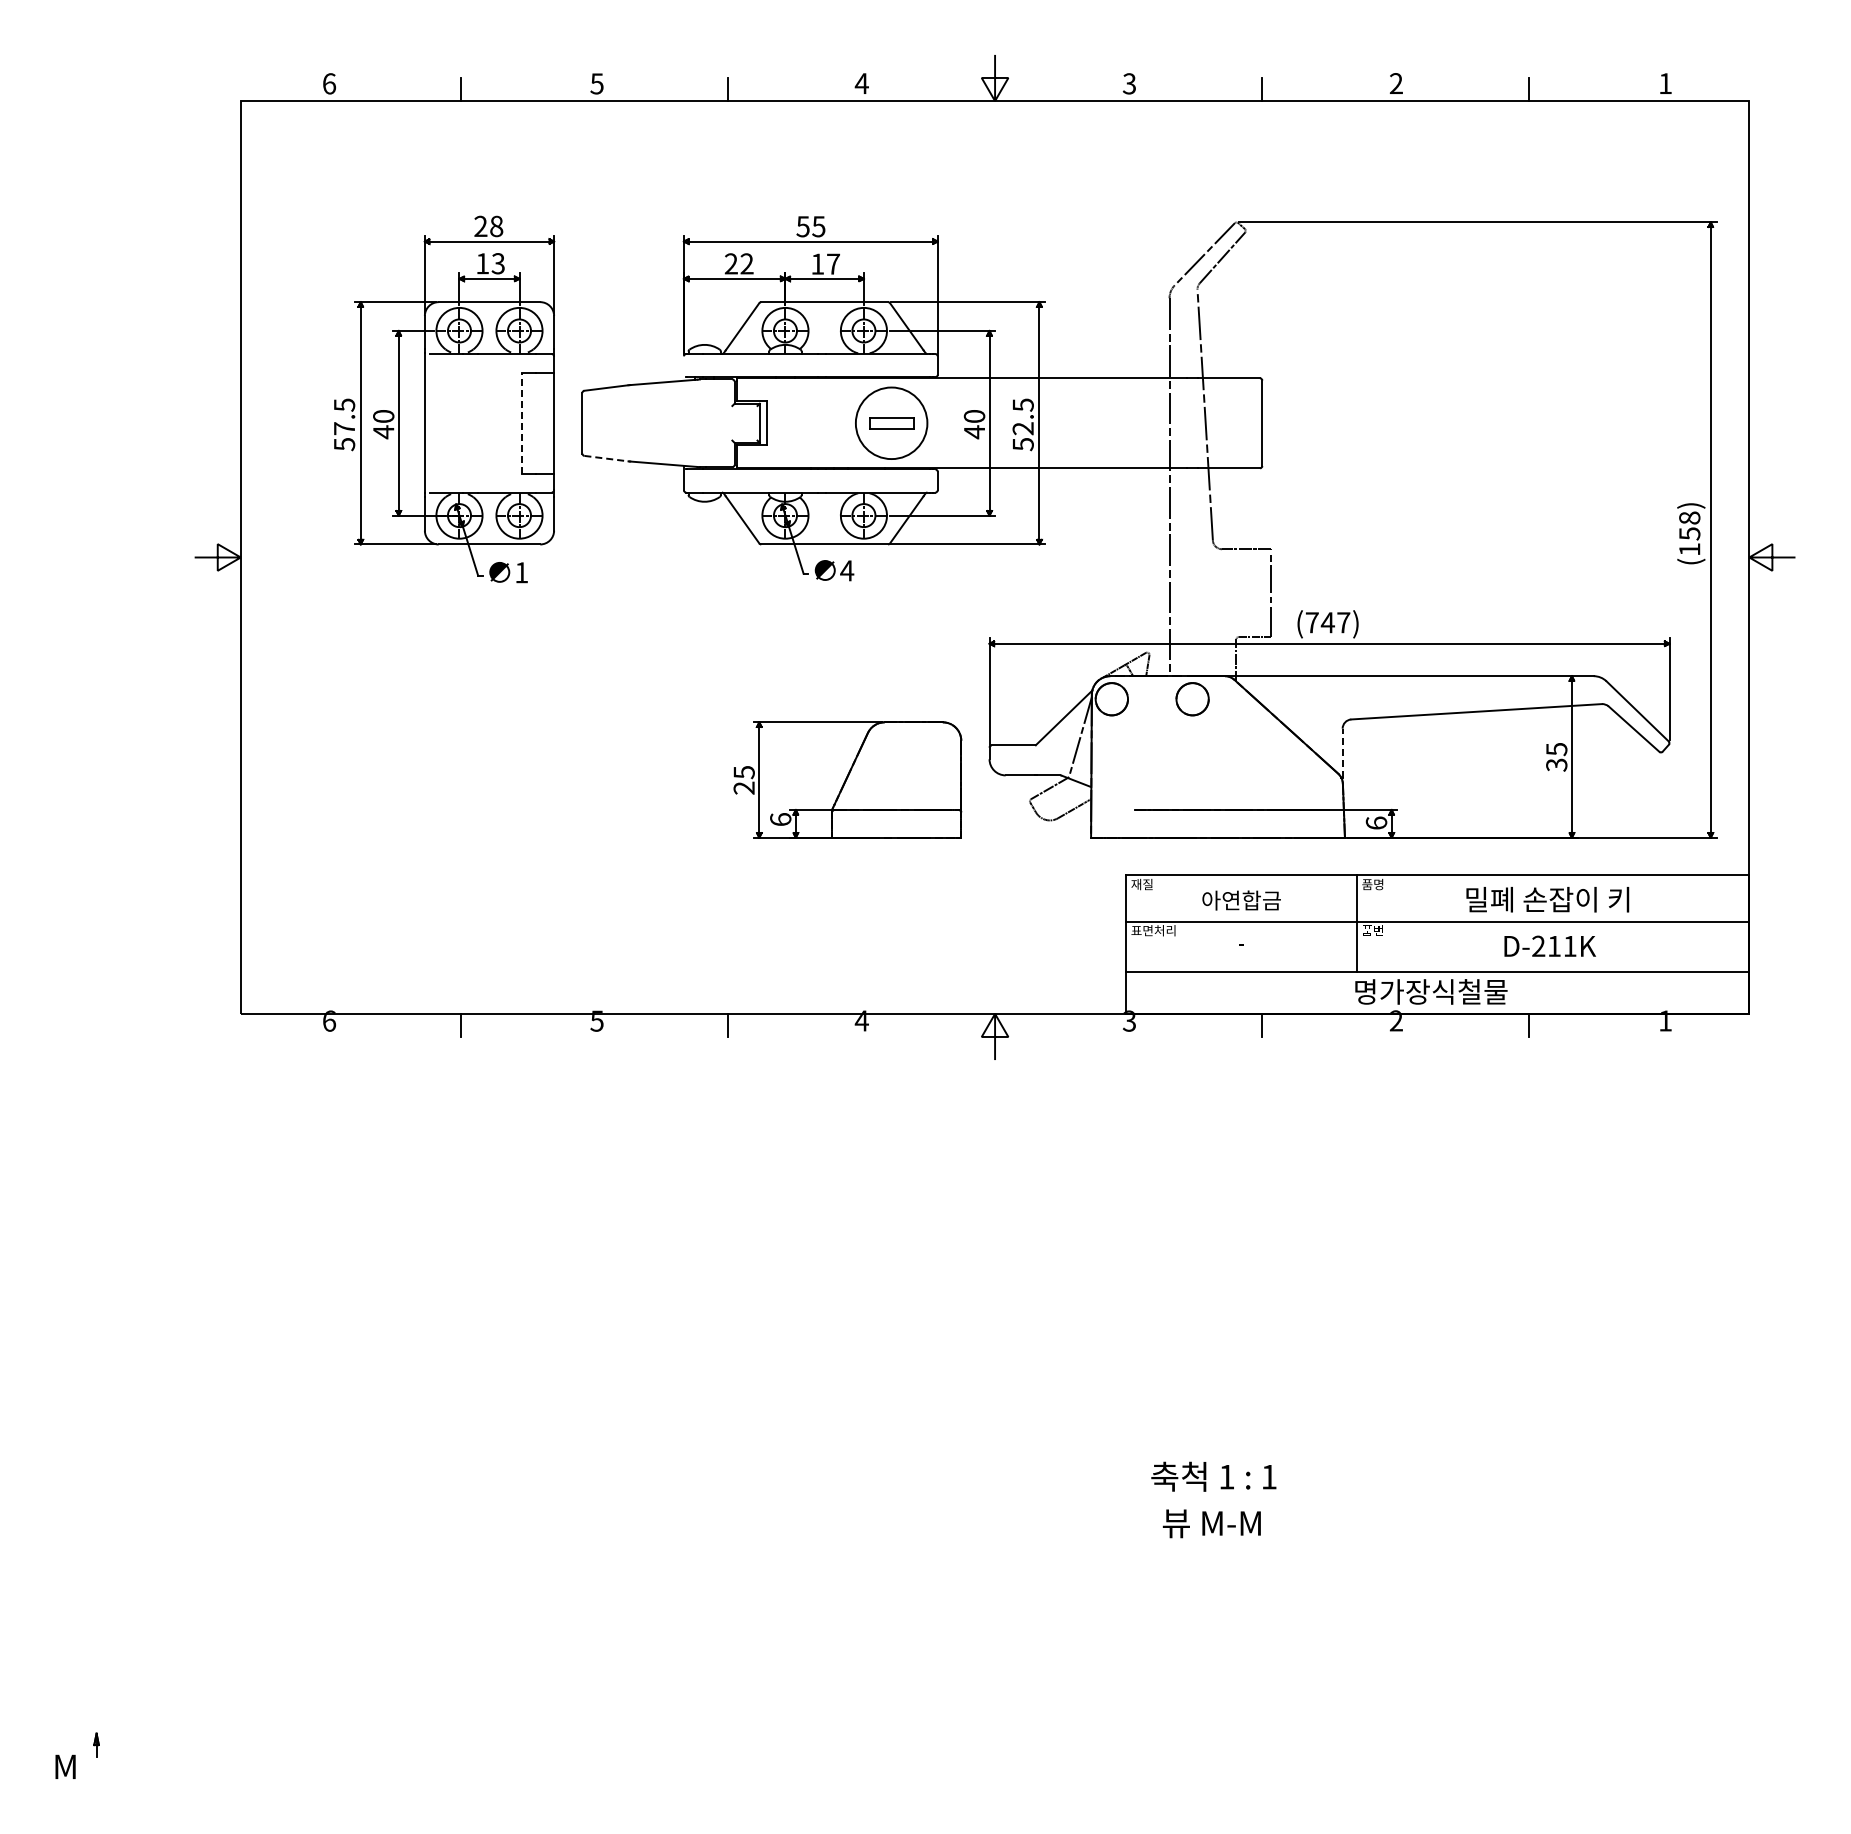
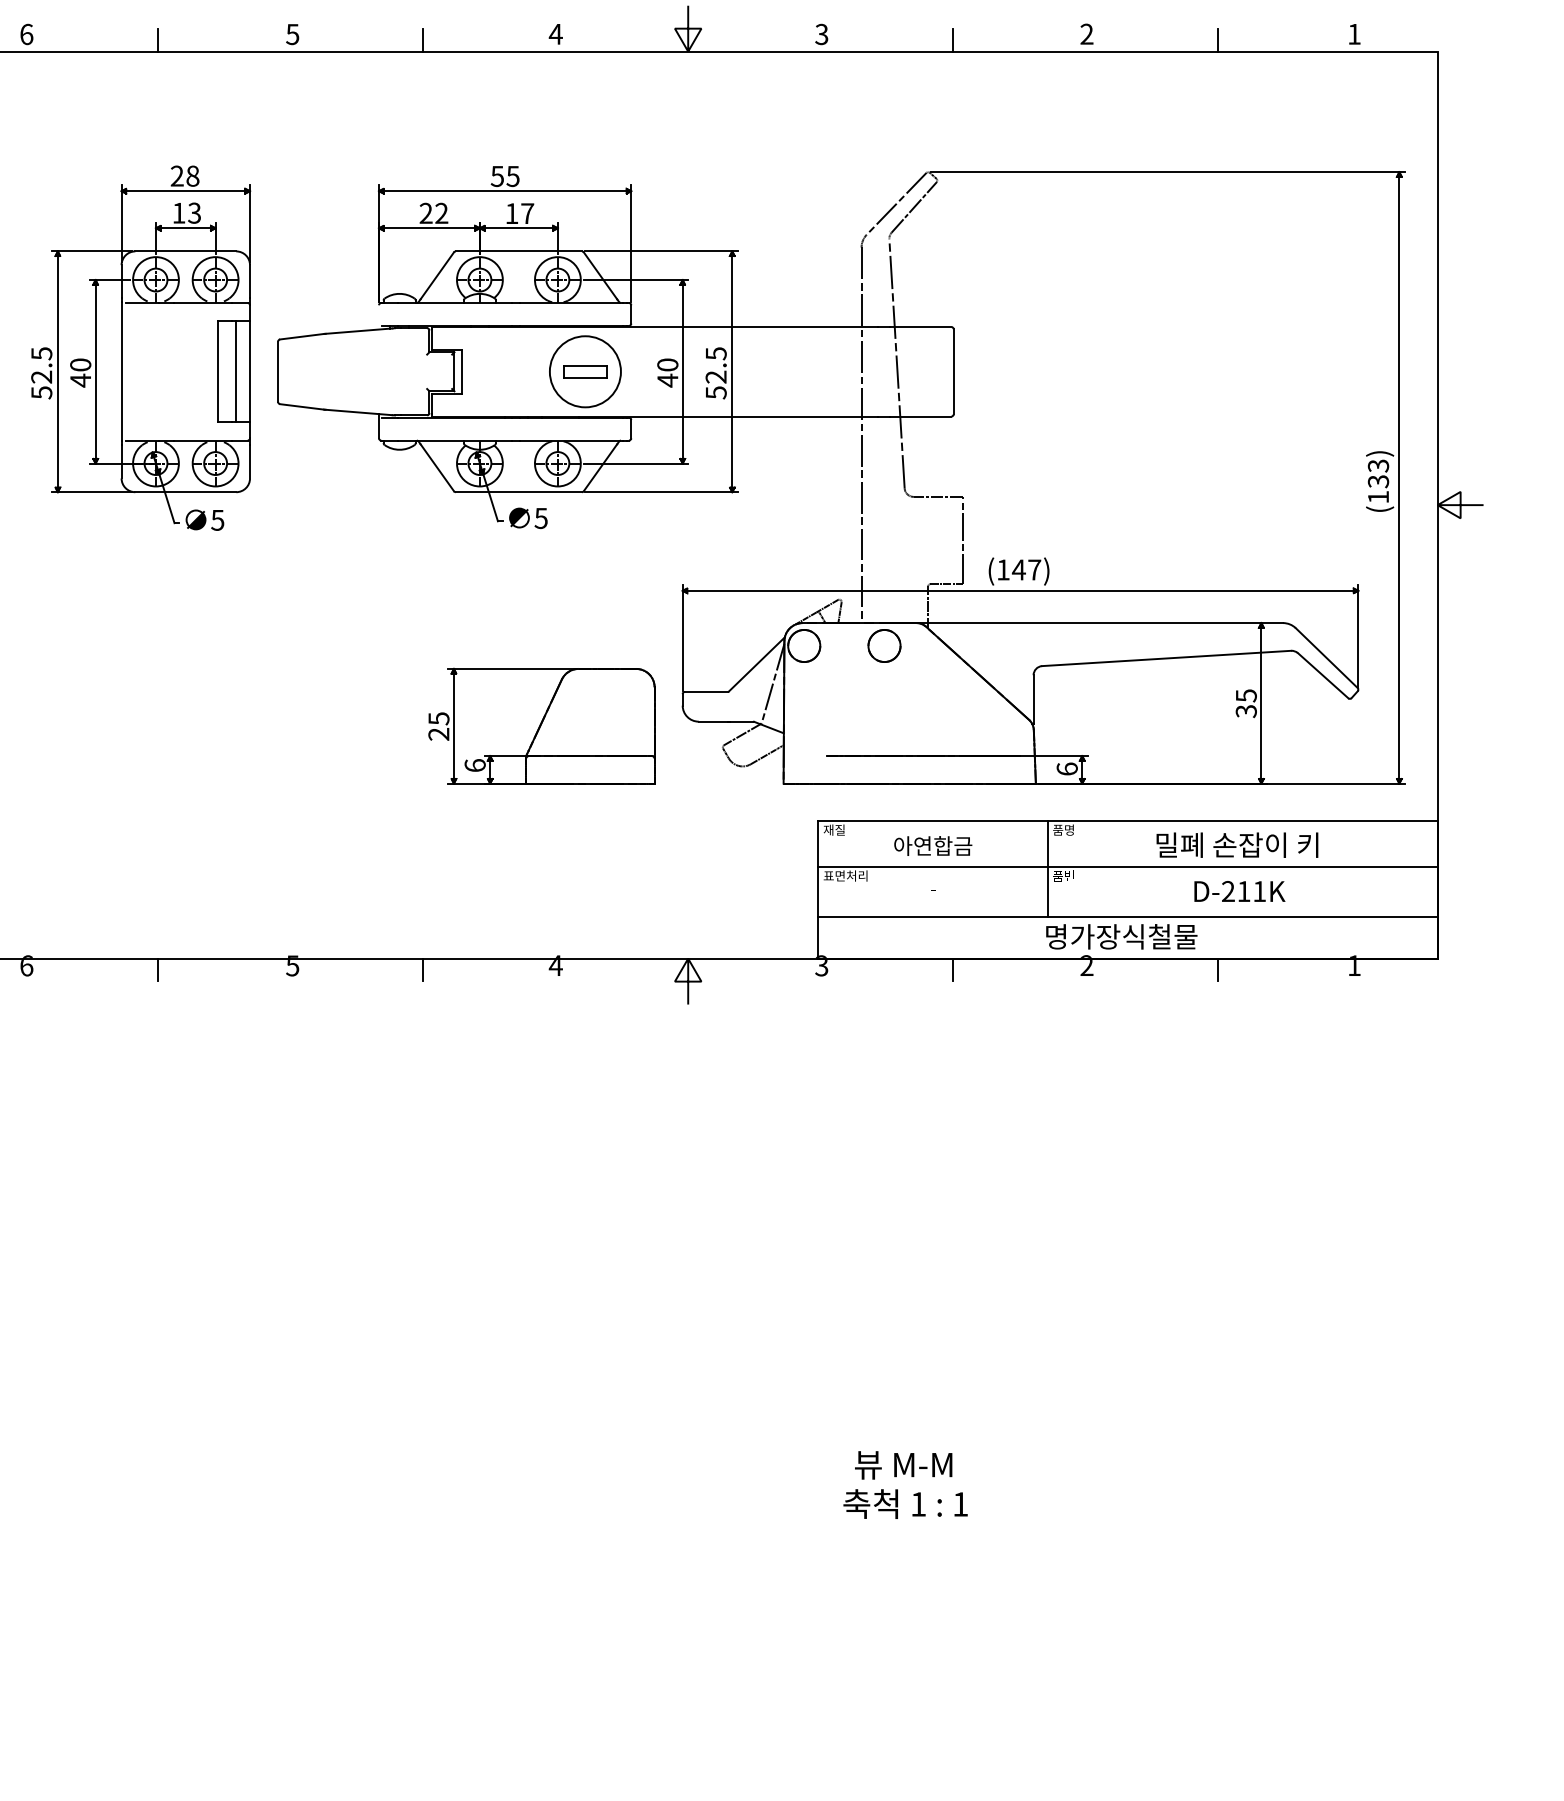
line: (521, 423) -> (217, 371), dashed -> solid
line: (540, 423) -> (236, 371), added
text: (343, 428) -> (40, 376), 57.5 -> 52.5
line: (605, 458) -> (301, 406), dashed -> solid
text: (1689, 525) -> (1378, 473), (158) -> (133)
text: (847, 570) -> (541, 518), 4 -> 5
text: (521, 572) -> (217, 520), 1 -> 5
text: (1311, 622) -> (1002, 569), (747) -> (147)
line: (1342, 753) -> (1033, 699), dashed -> solid
text: (1213, 1476) -> (905, 1503), moved

